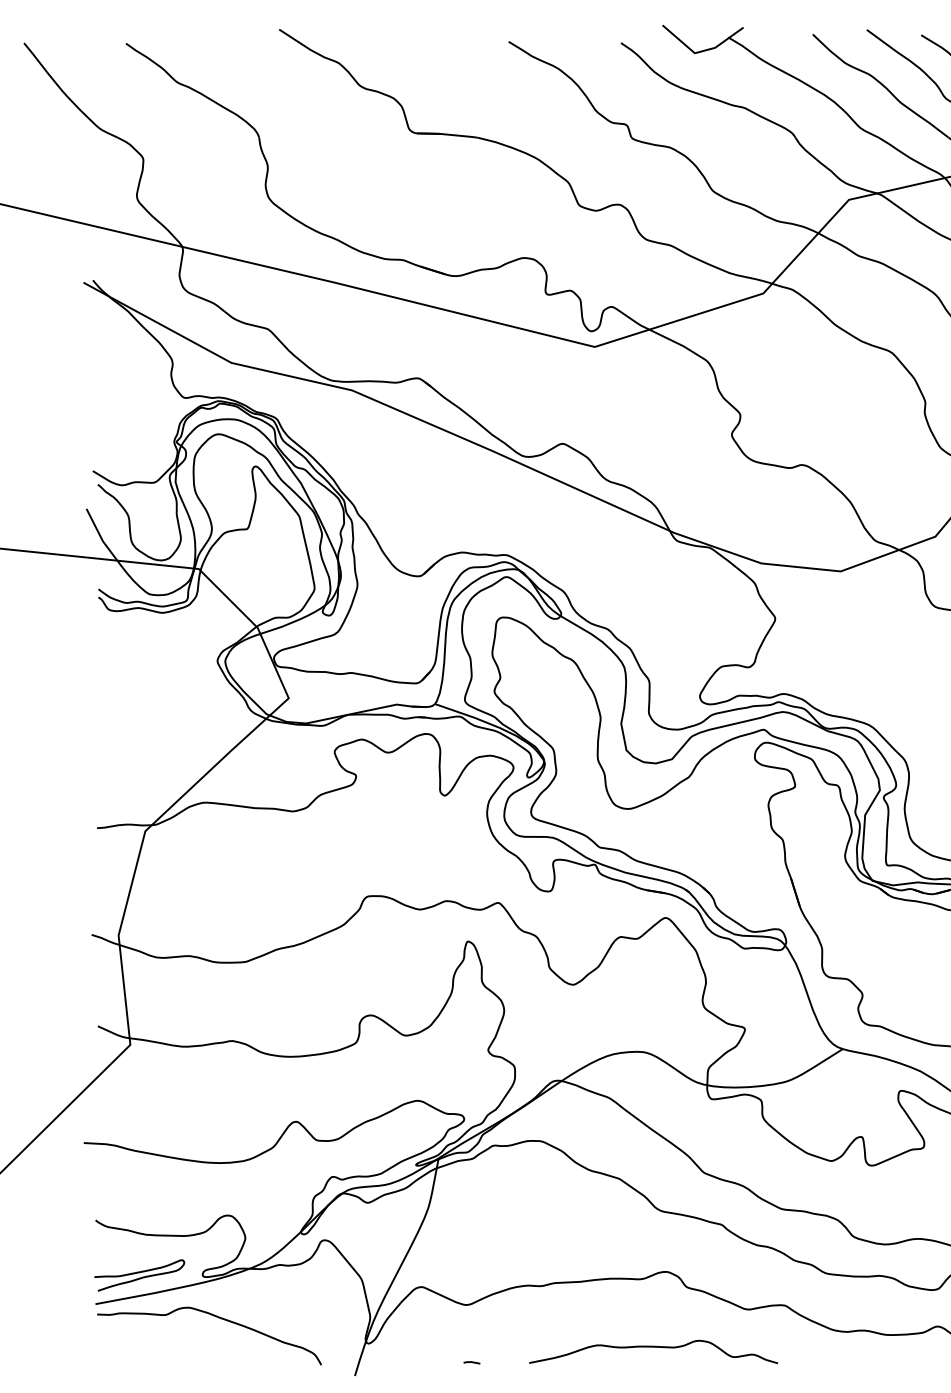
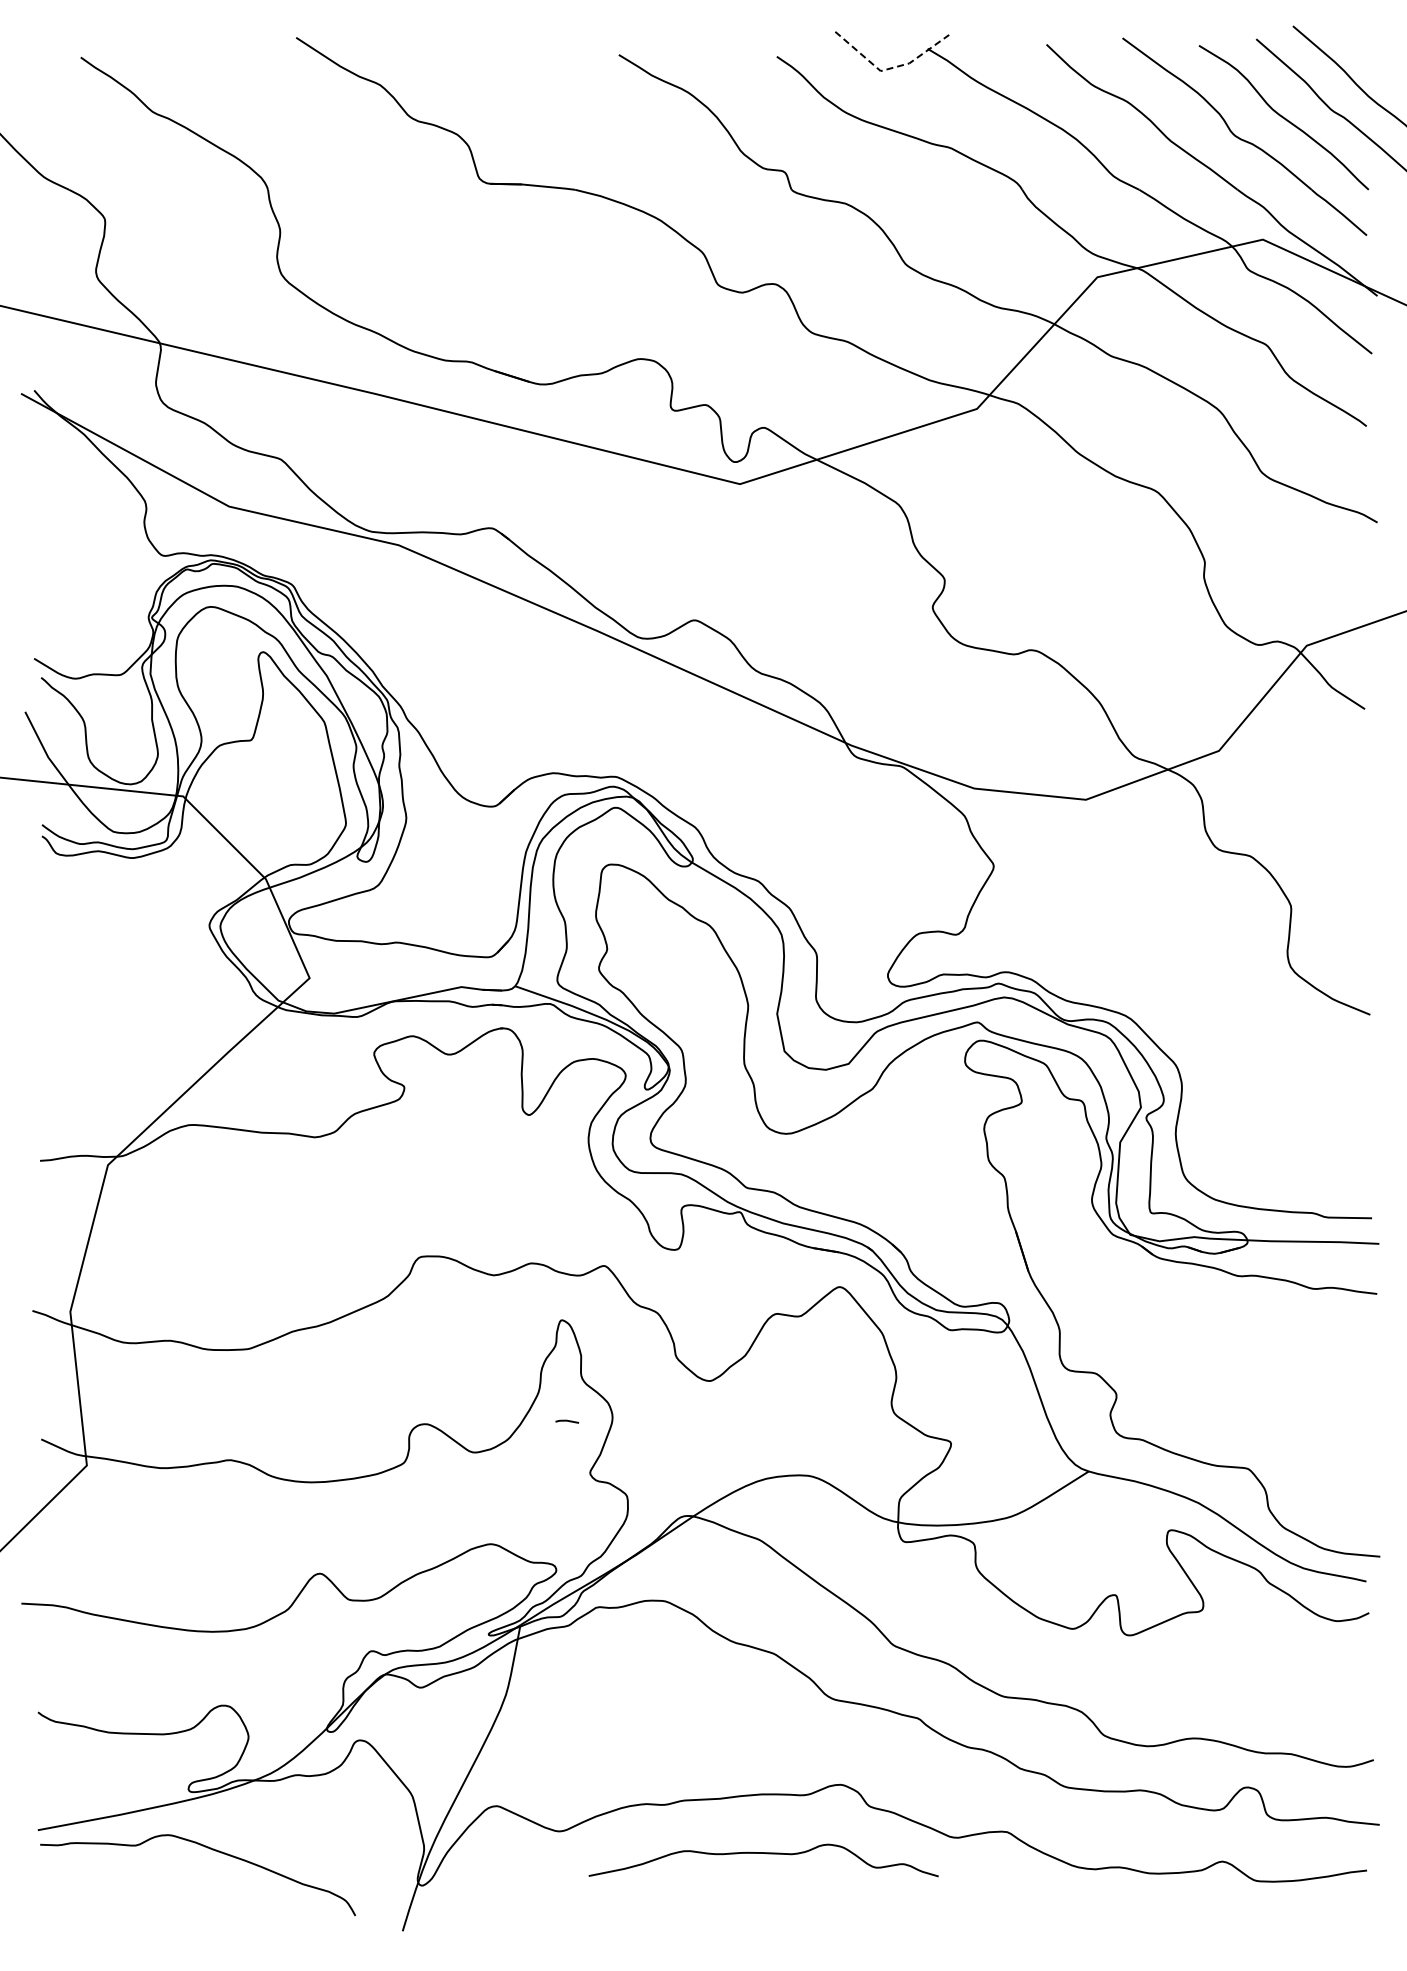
line: (701, 51) -> (889, 68), solid -> dashed
curve: (139, 1273) -> (99, 1786), removed
curve: (655, 1347) -> (766, 1854), moved
line: (472, 1362) -> (567, 1421), moved

